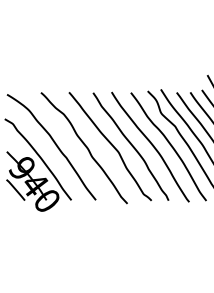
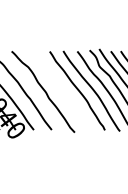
curve: (110, 144) -> (62, 89), removed

